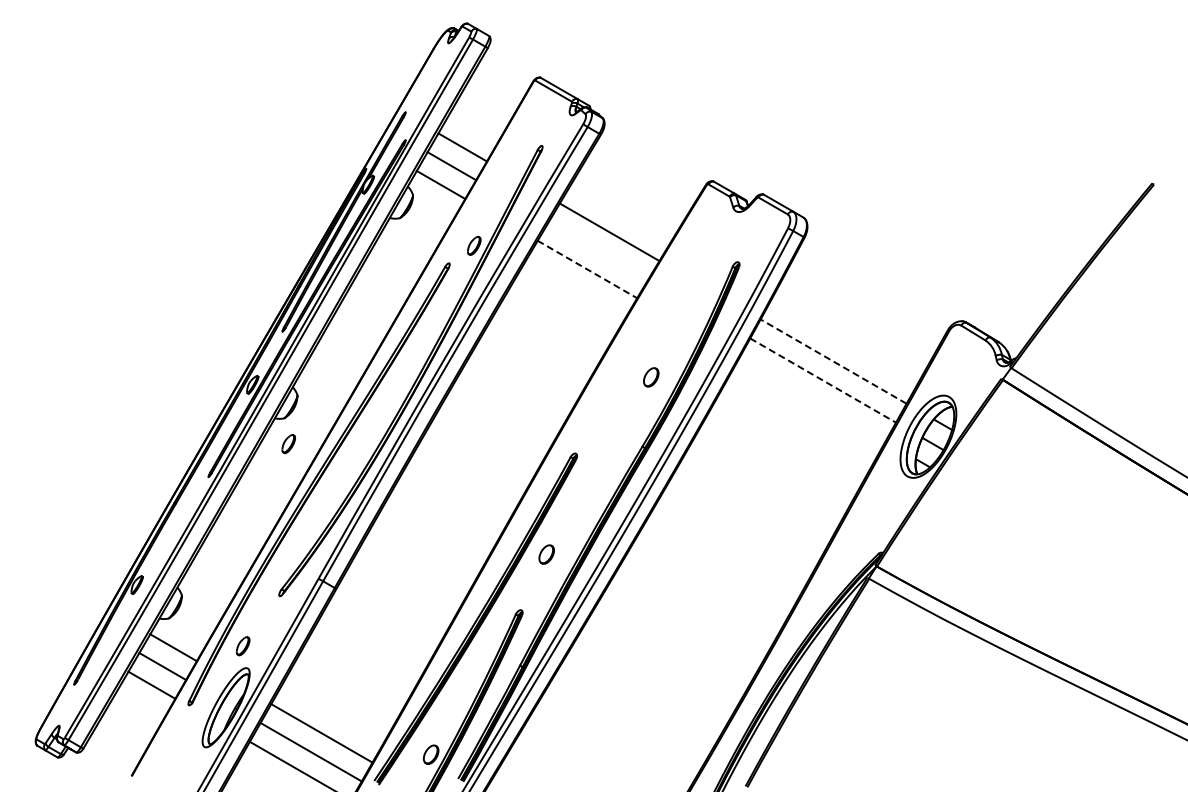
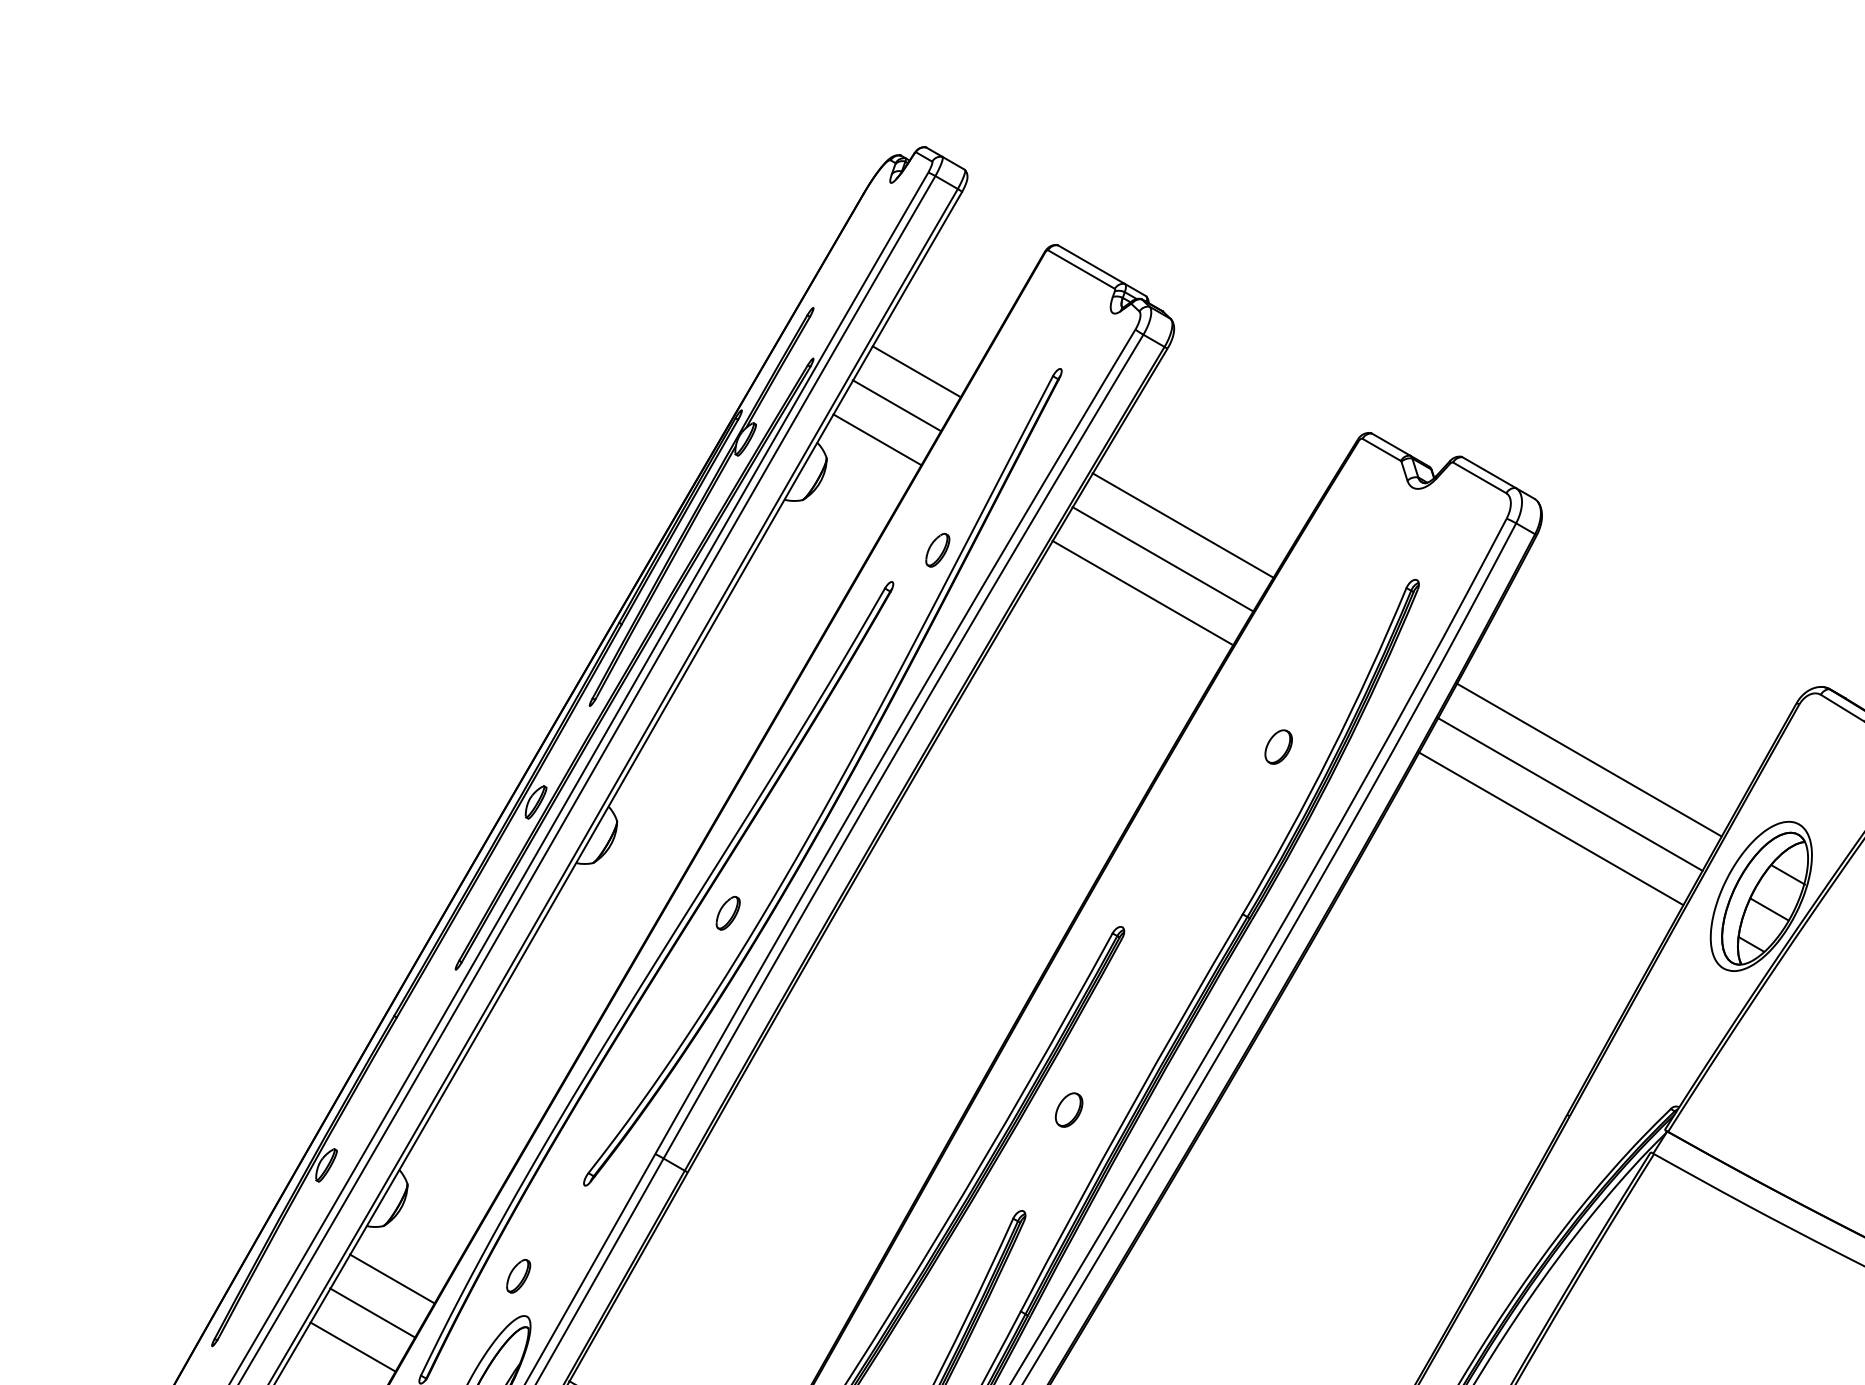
line: (598, 250) -> (1163, 558), added
line: (587, 269) -> (1143, 593), dashed -> solid
line: (833, 361) -> (1589, 759), dashed -> solid
part: (651, 377) -> (1279, 747), moved
line: (823, 380) -> (1571, 794), dashed -> solid
line: (812, 399) -> (1551, 828), added
part: (288, 444) -> (727, 914), moved

